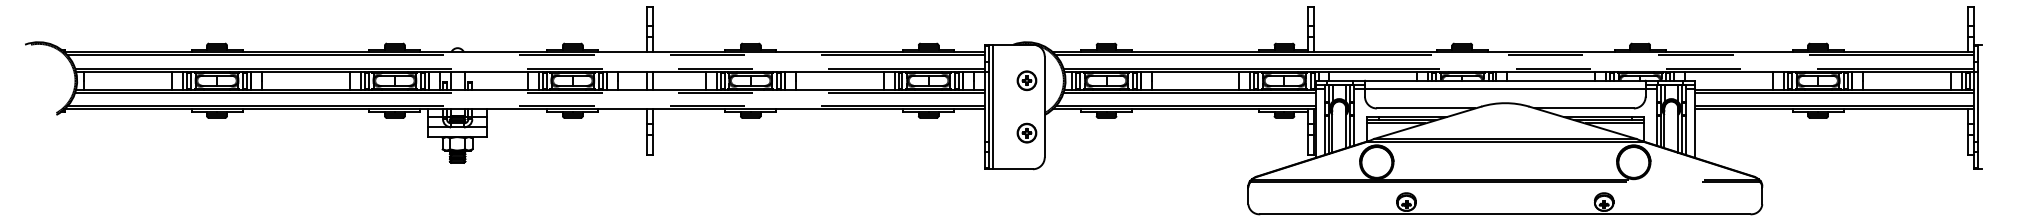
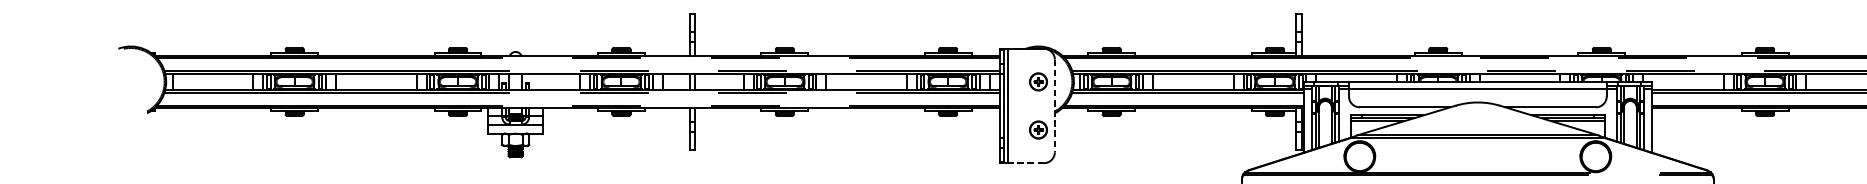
line: (1044, 107) -> (1054, 106), solid -> dashed
line: (1013, 169) -> (1026, 163), solid -> dashed

